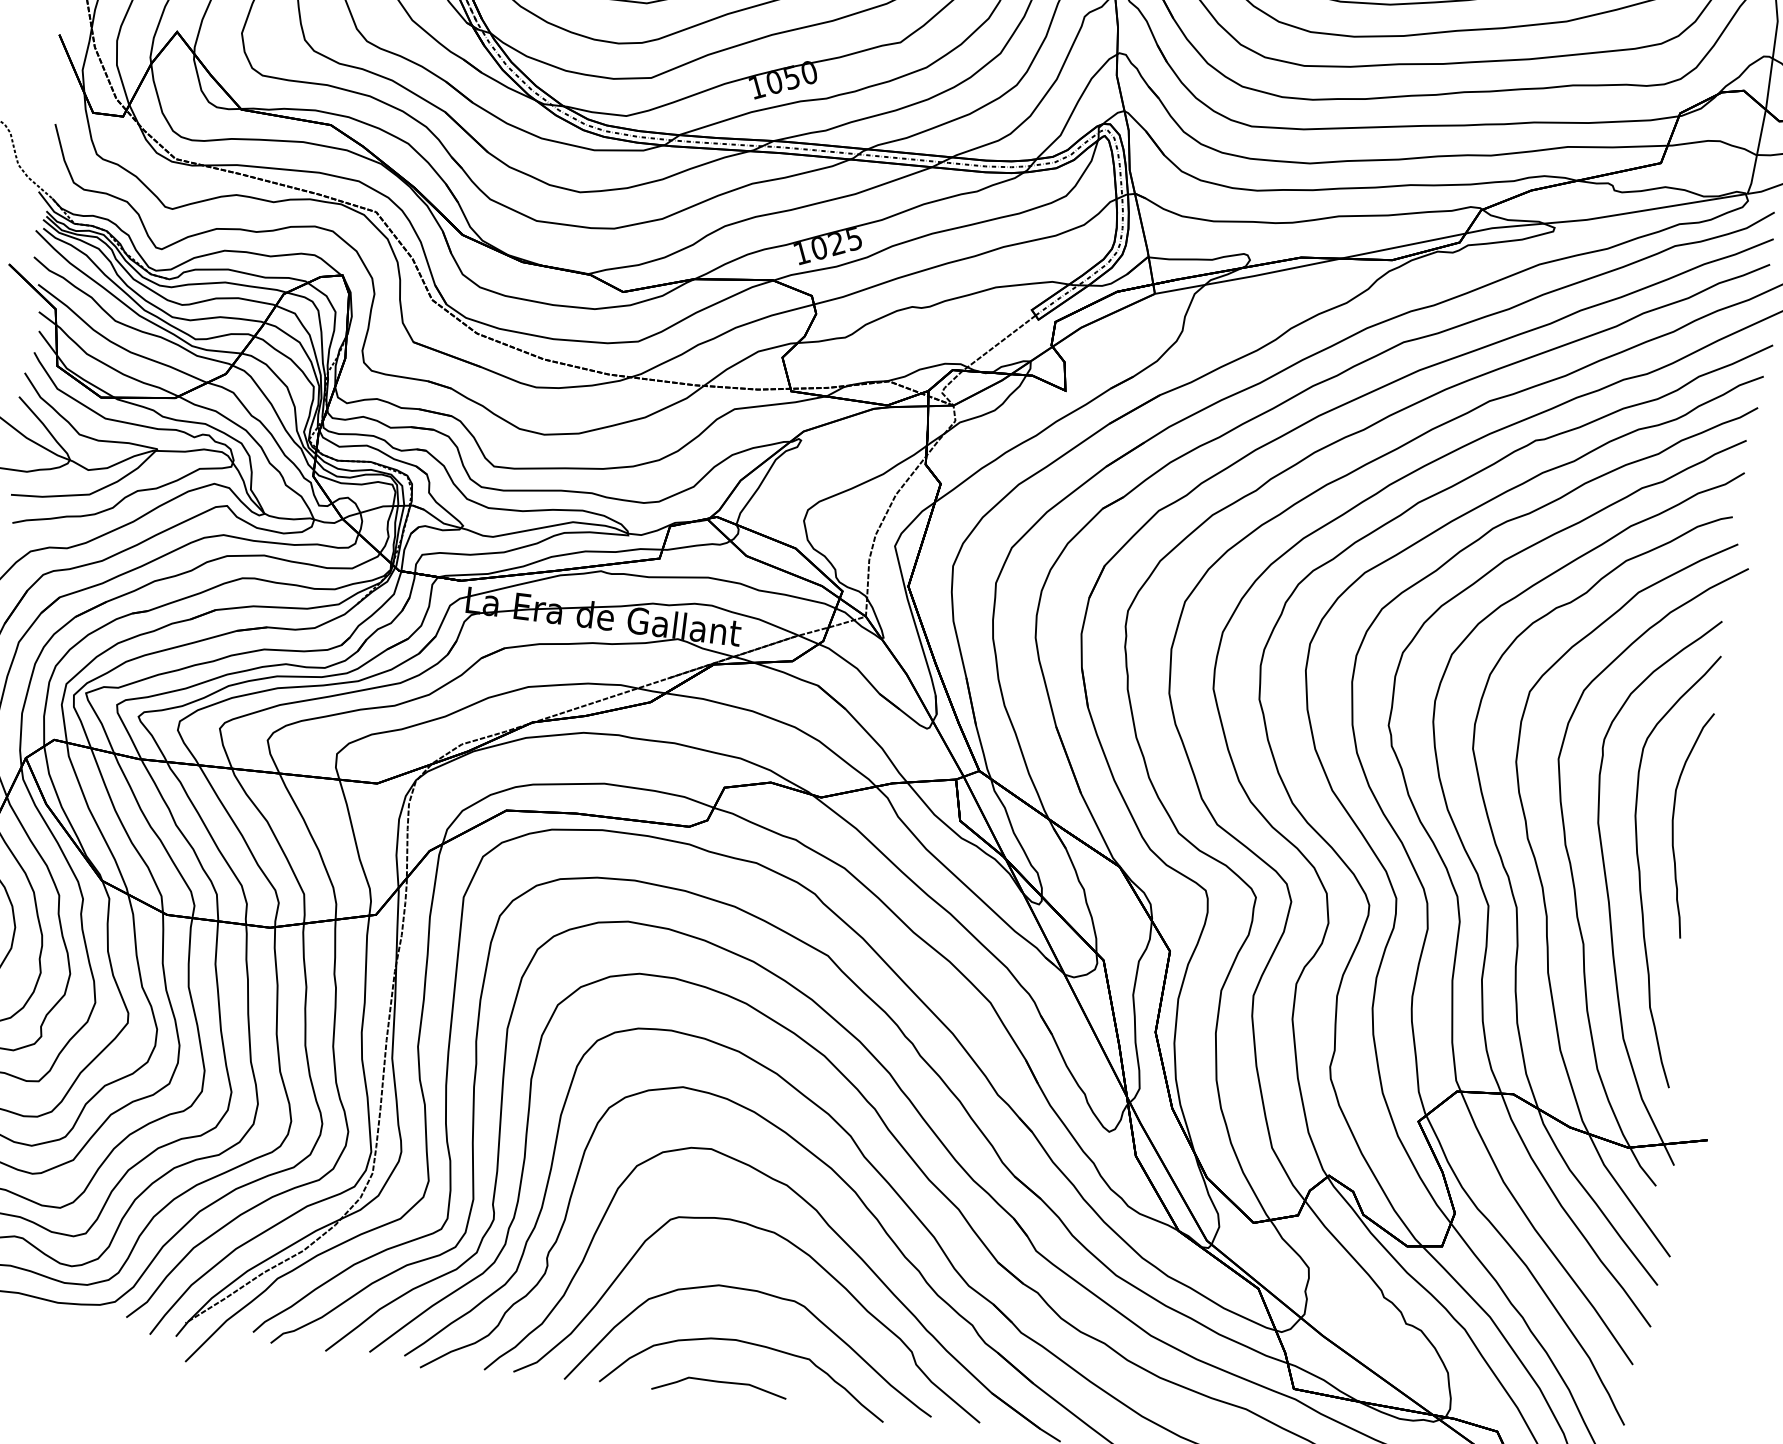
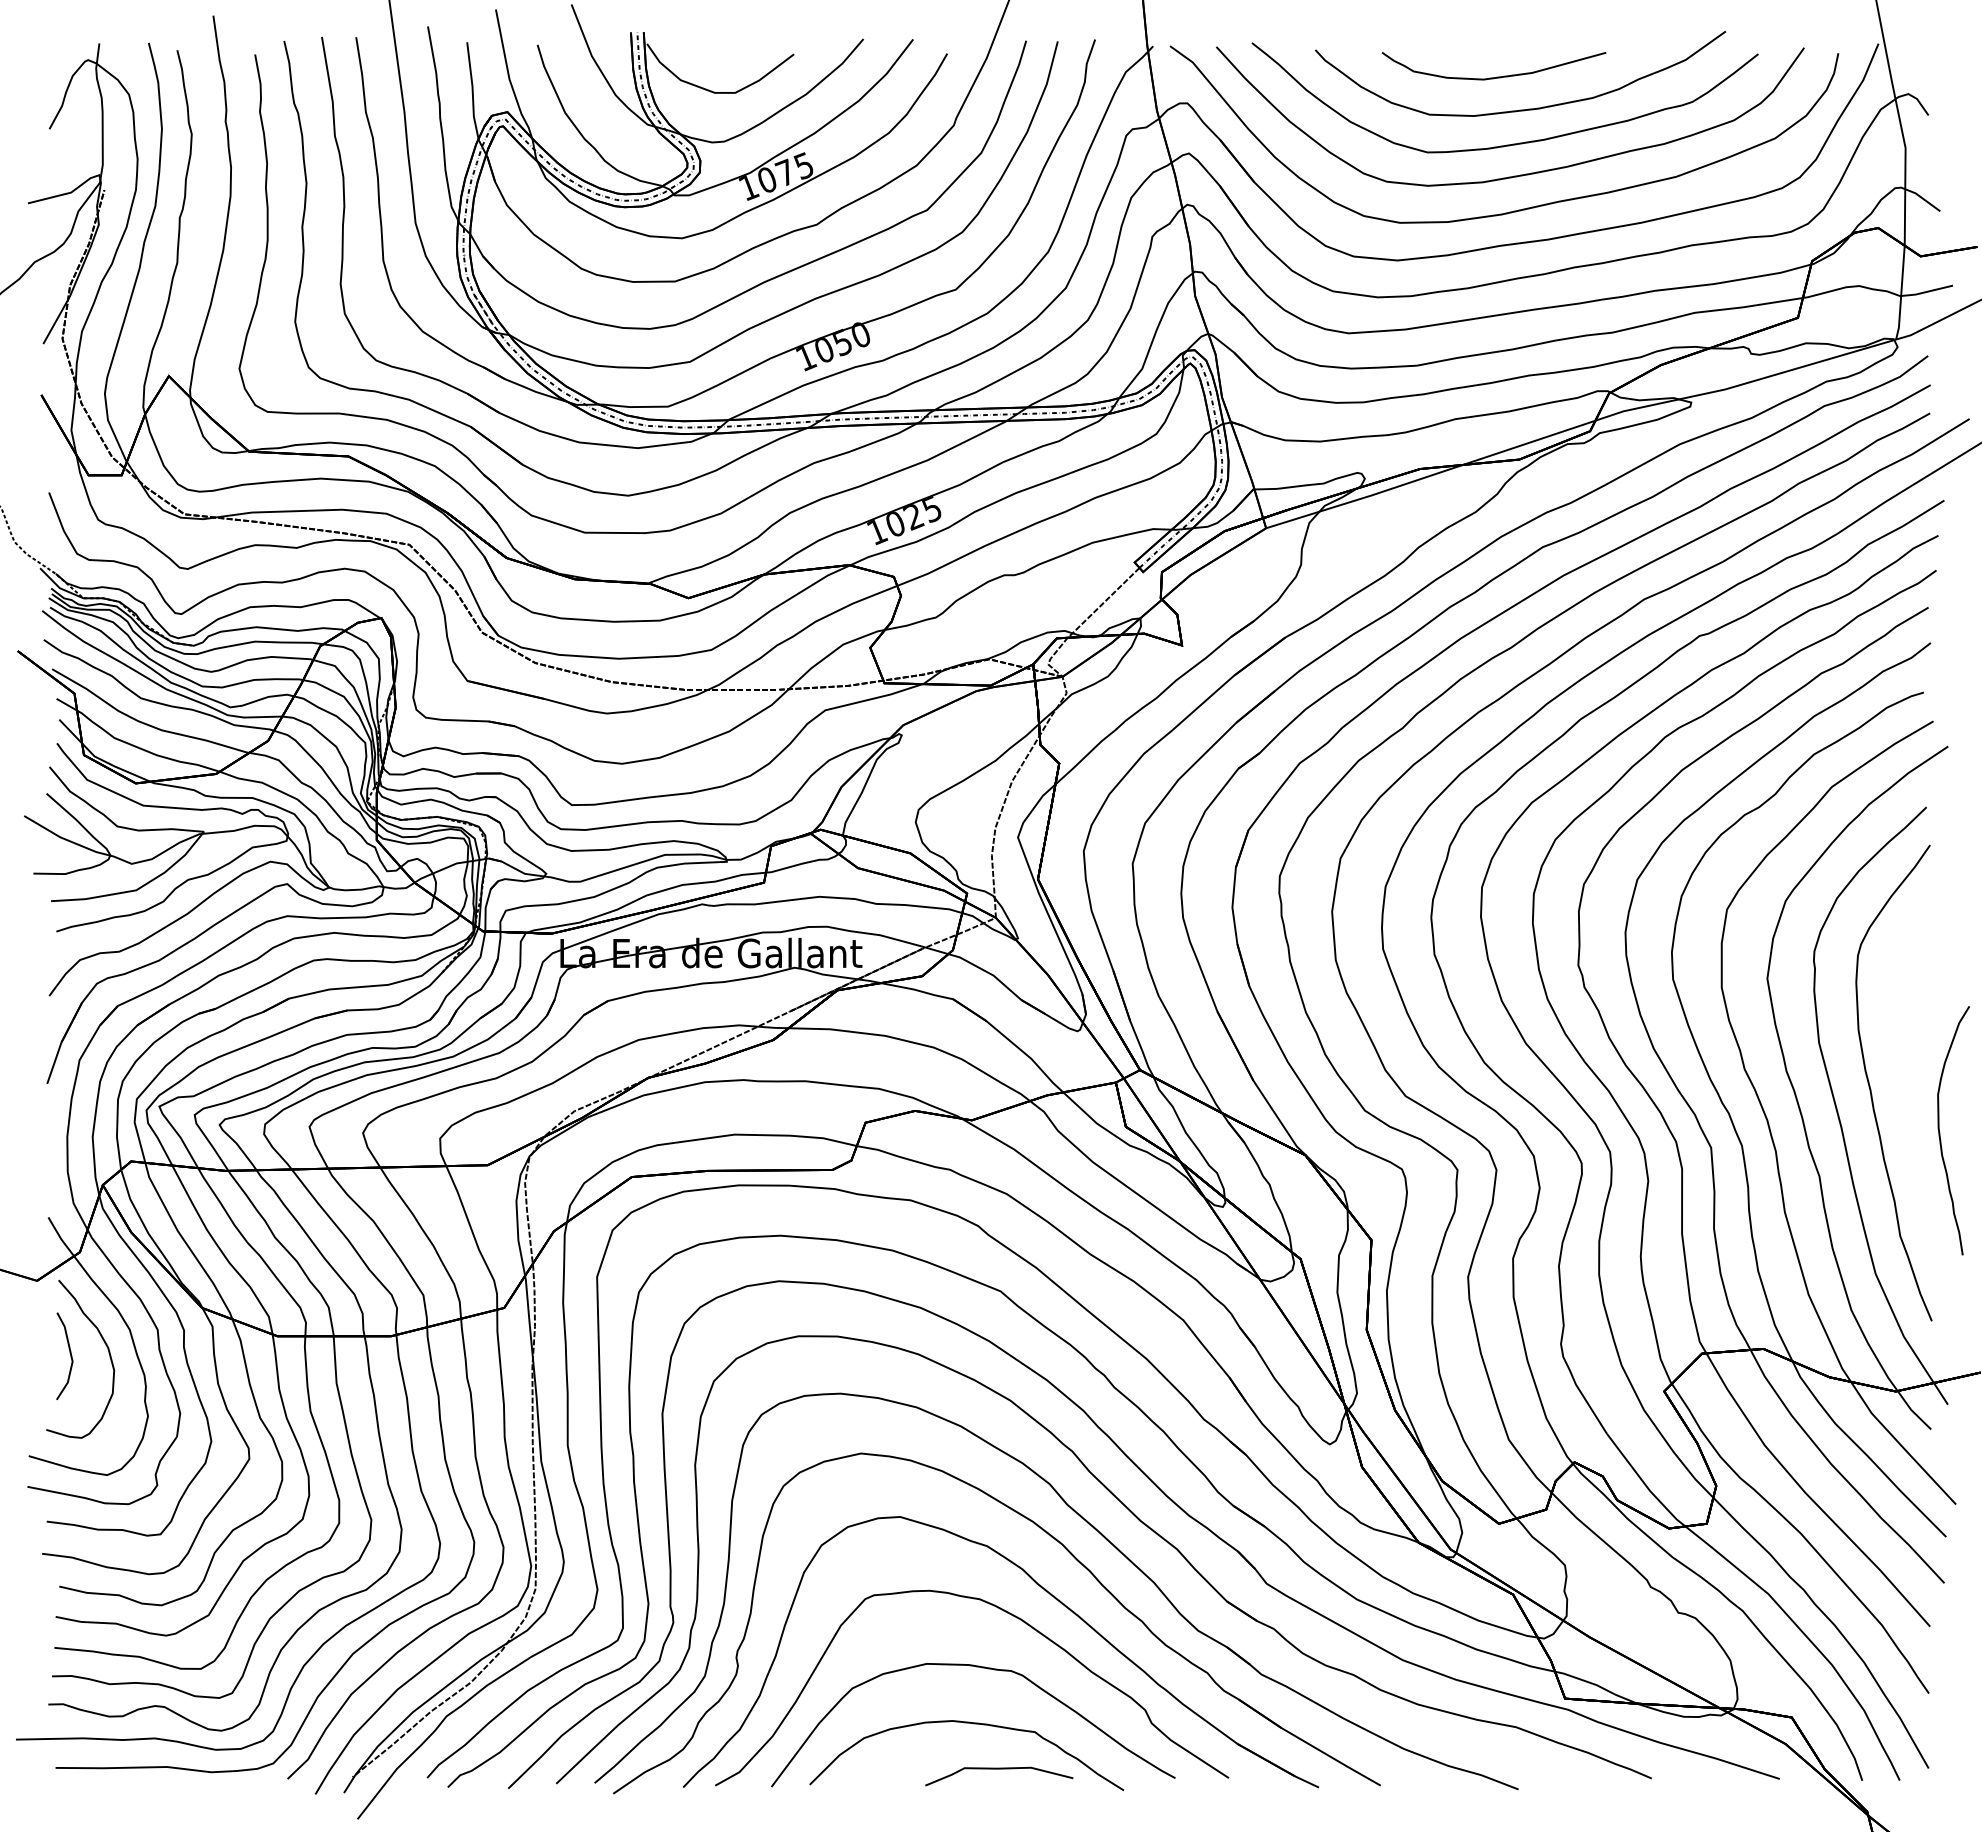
curve: (1673, 824) -> (1940, 1132), moved
curve: (720, 1382) -> (999, 1769), moved

